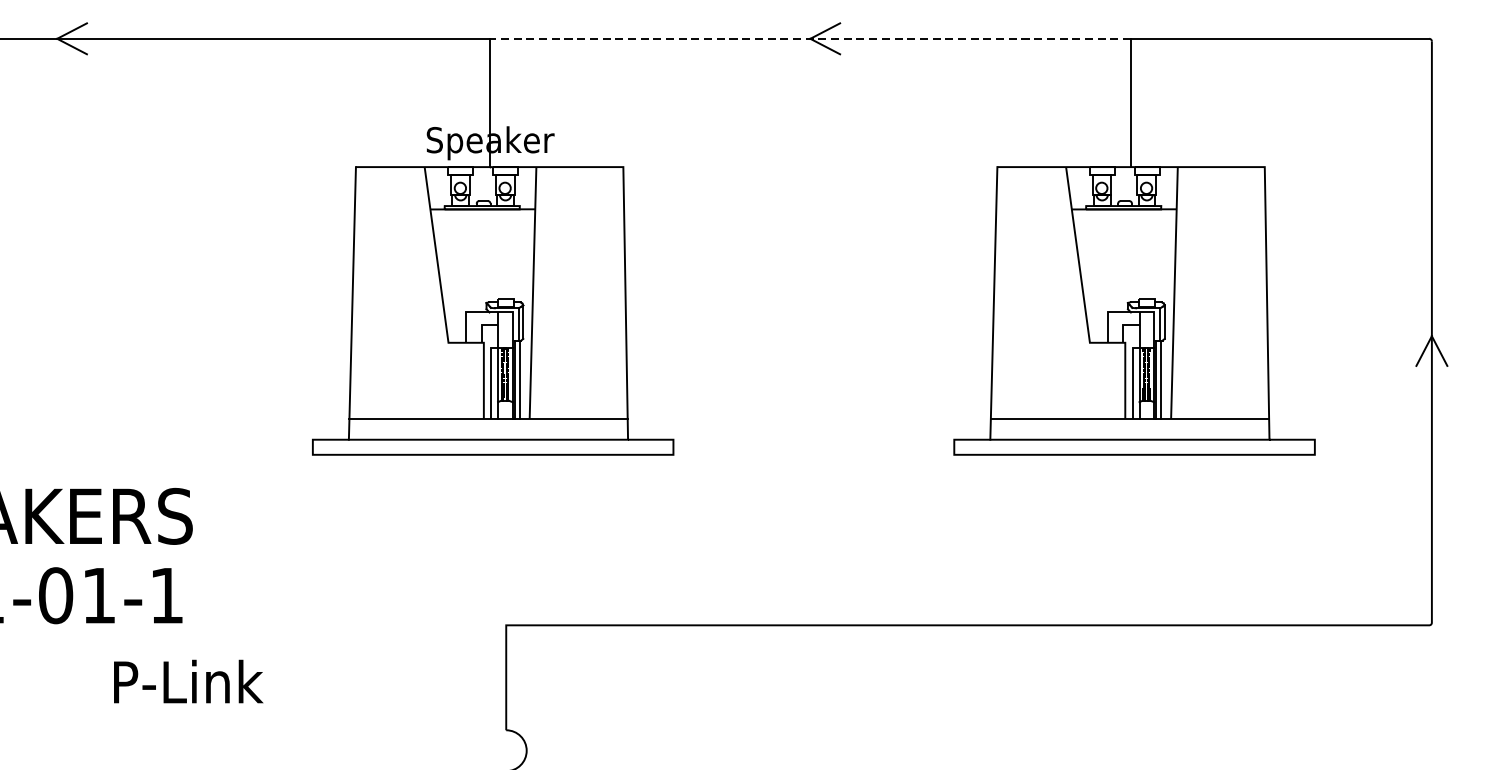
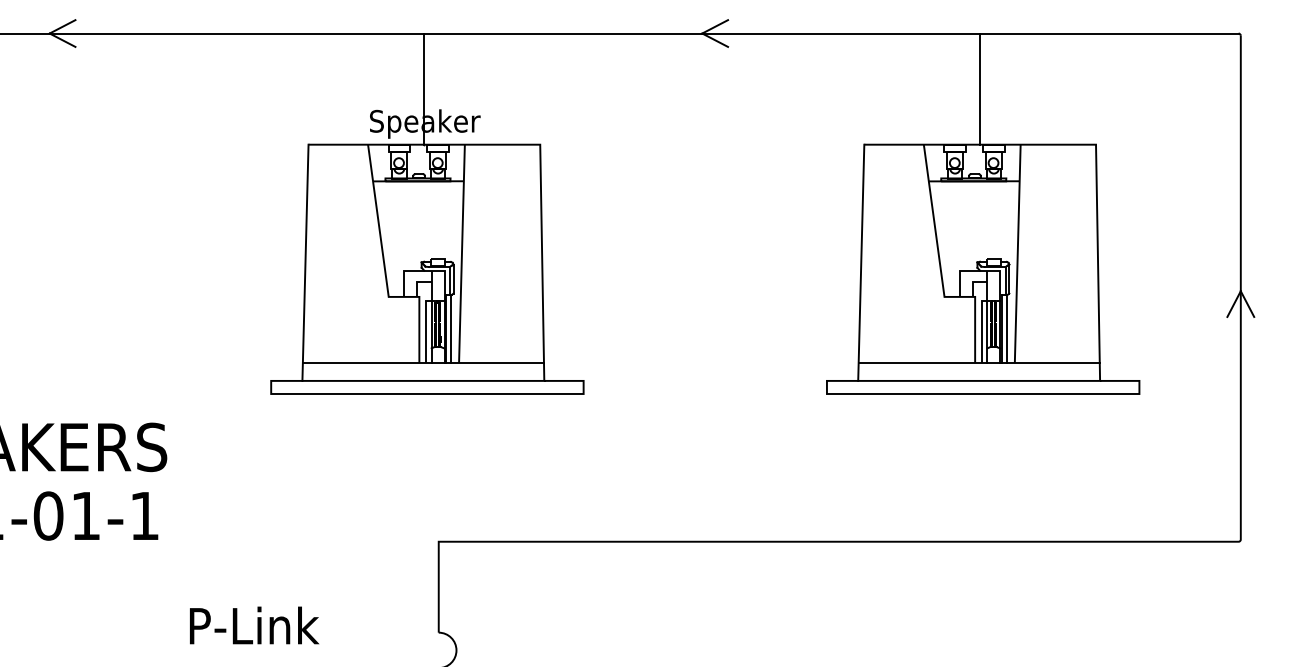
line: (810, 38) -> (702, 33), dashed -> solid
text: (188, 681) -> (254, 625), moved

